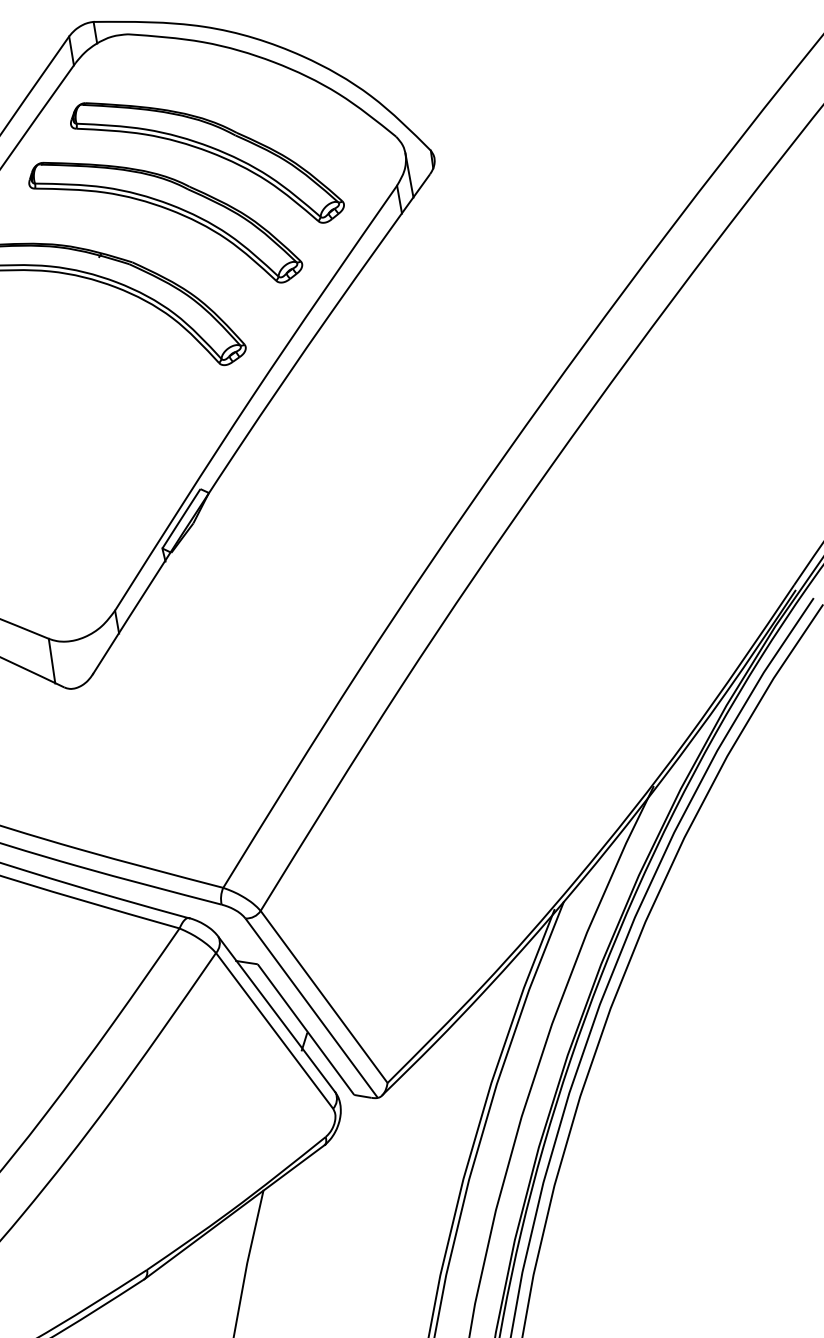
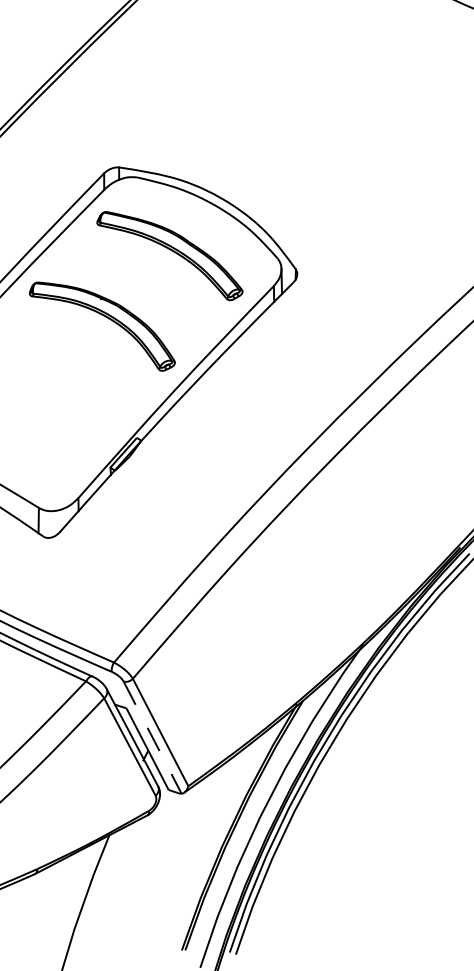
part: (167, 210) -> (143, 279), removed
line: (313, 1009) -> (153, 738), solid -> dashed

